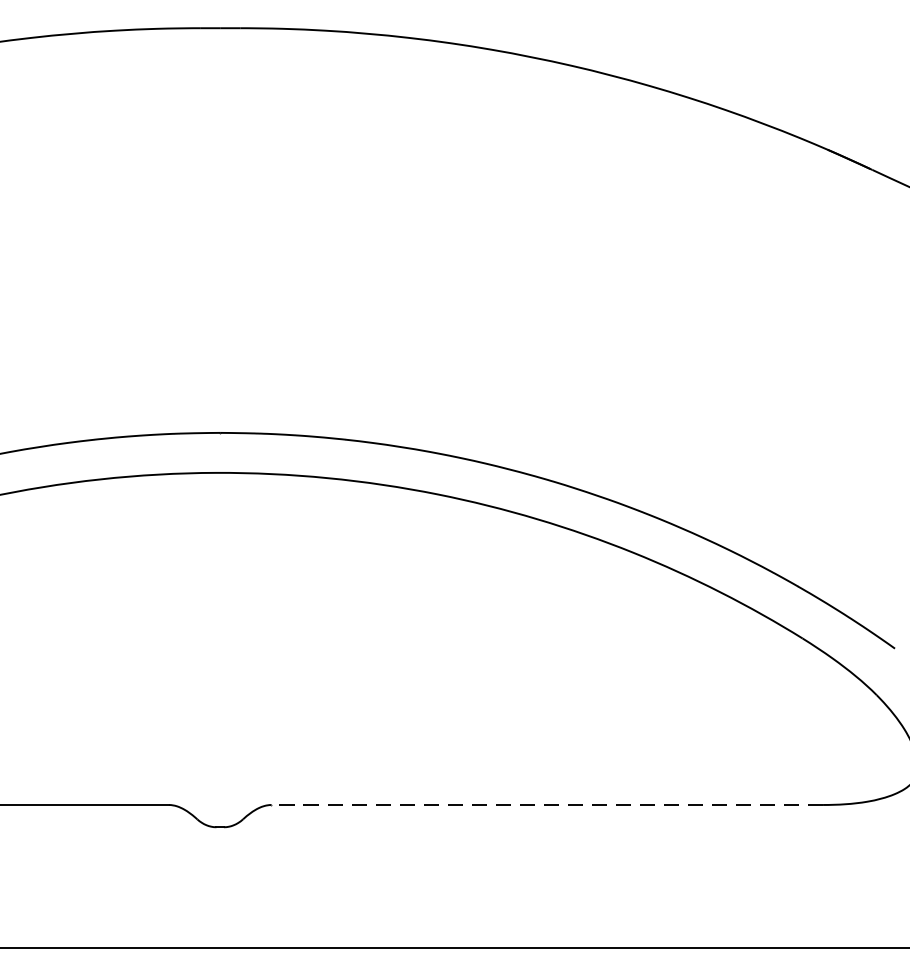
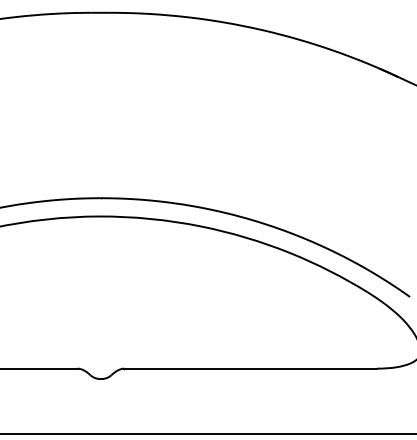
line: (546, 804) -> (250, 368), dashed -> solid

